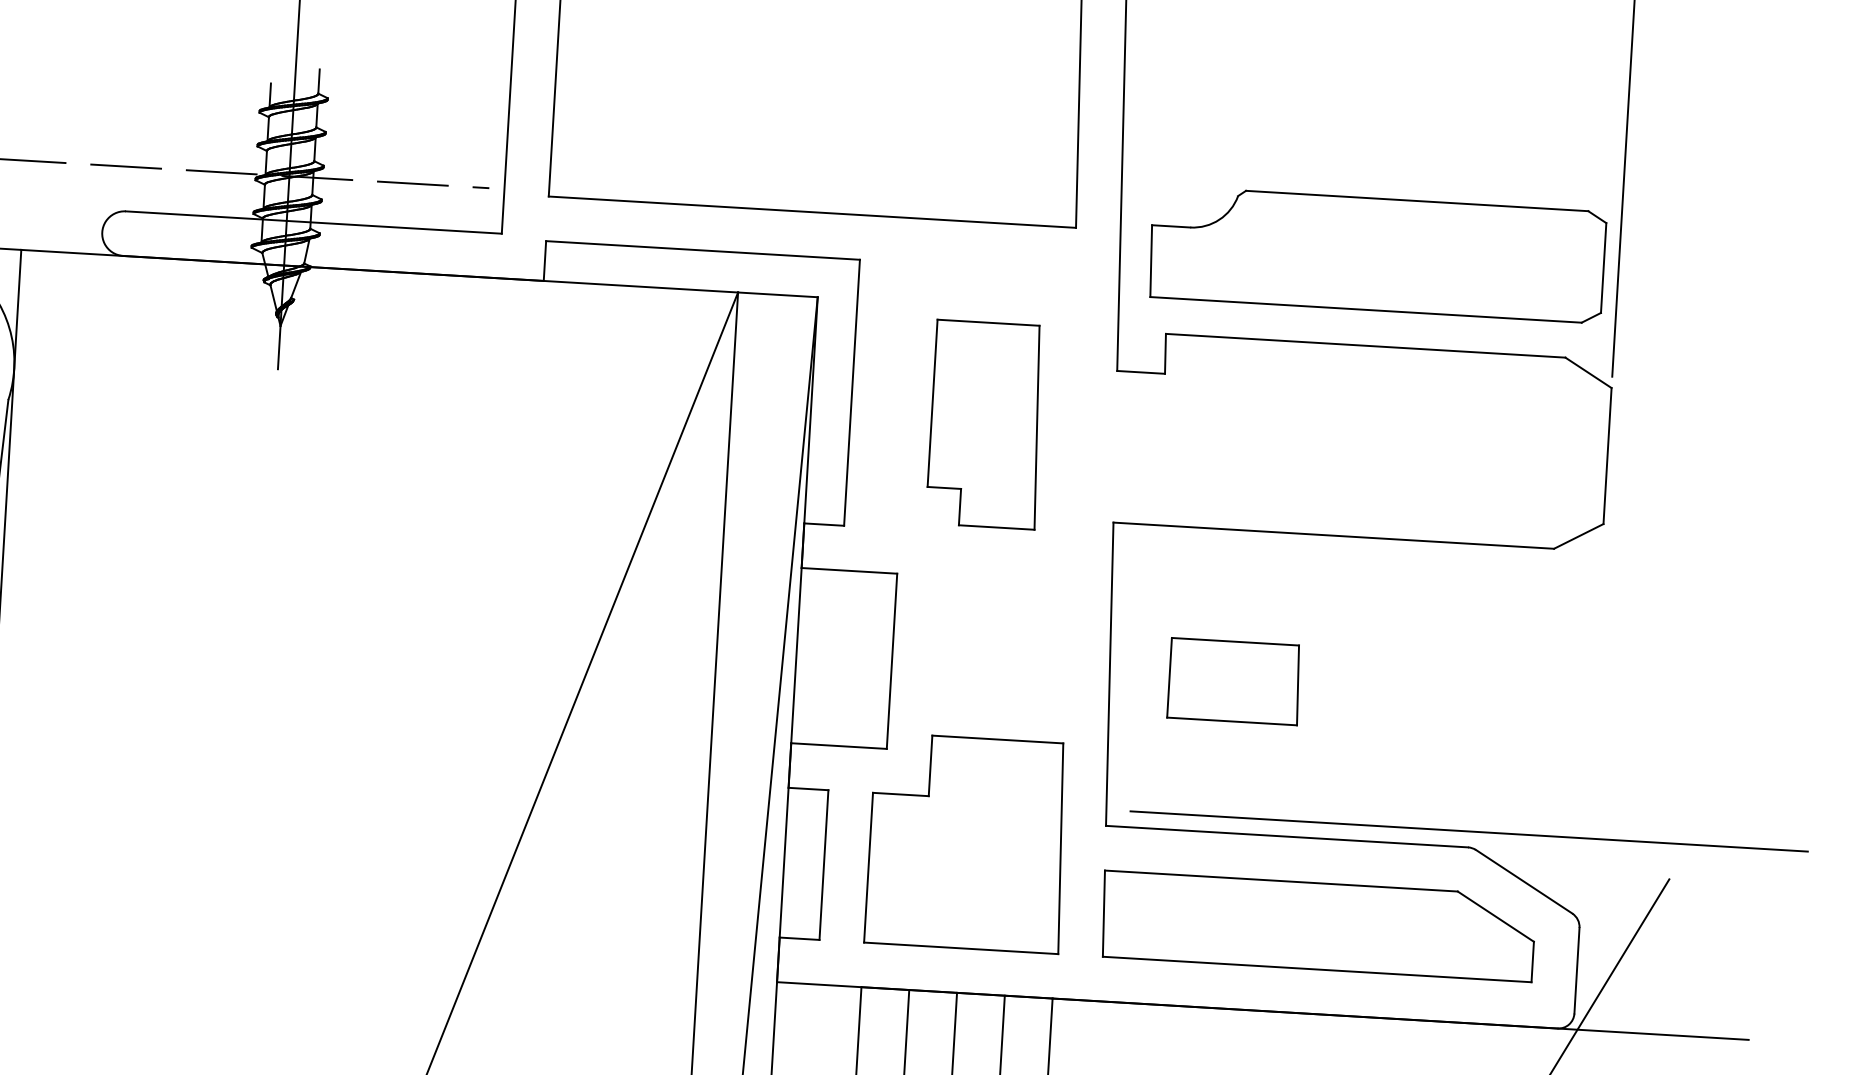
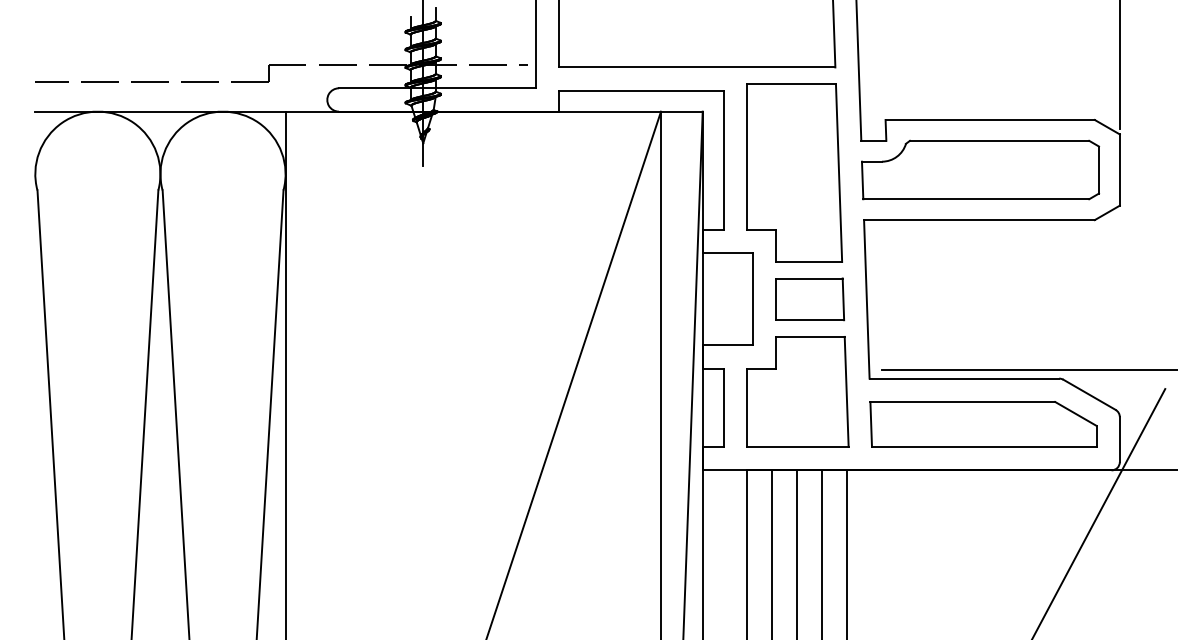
part: (1377, 253) -> (980, 169), moved
part: (986, 423) -> (794, 172), size x1.67
part: (1233, 681) -> (809, 299), moved

